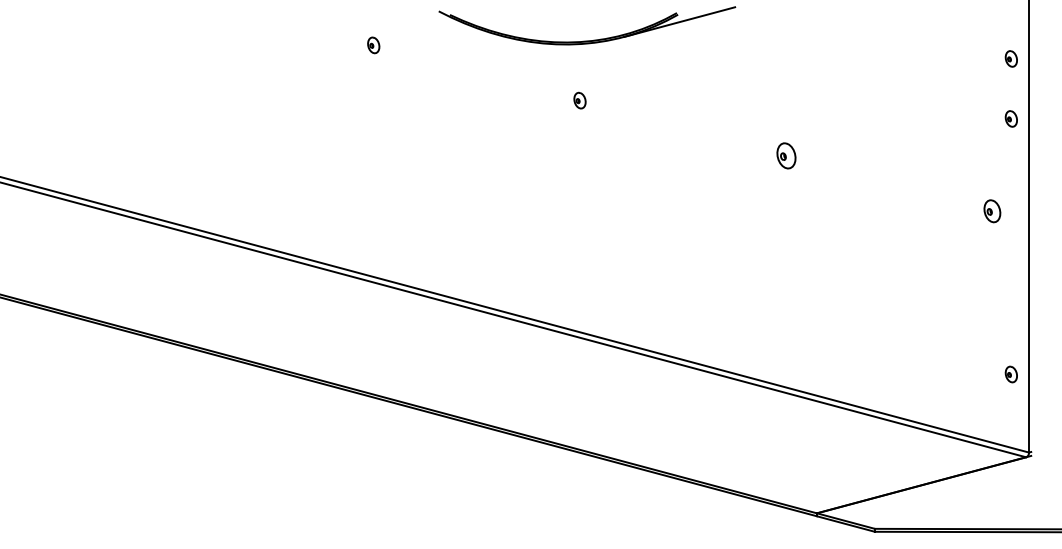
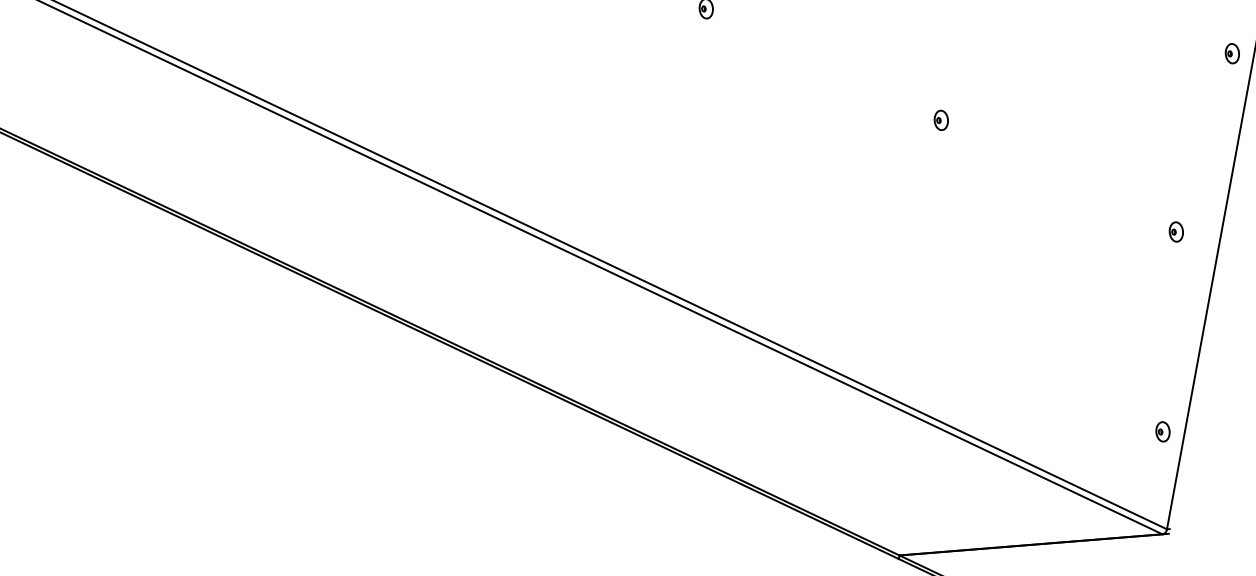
part: (1010, 118) -> (1218, 124), removed
part: (785, 155) -> (940, 119), size x0.62
part: (992, 210) -> (1176, 231), size x0.71

